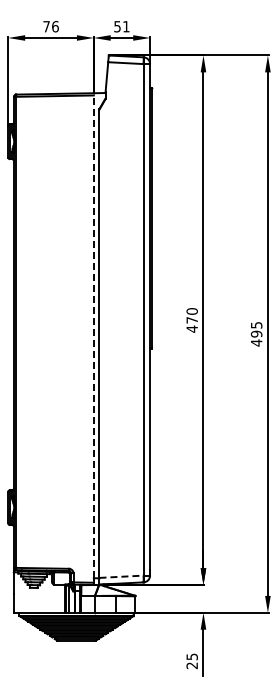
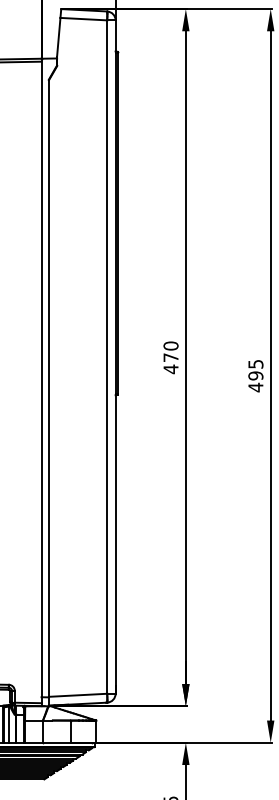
line: (93, 335) -> (41, 377), dashed -> solid
line: (122, 576) -> (79, 694), dashed -> solid

